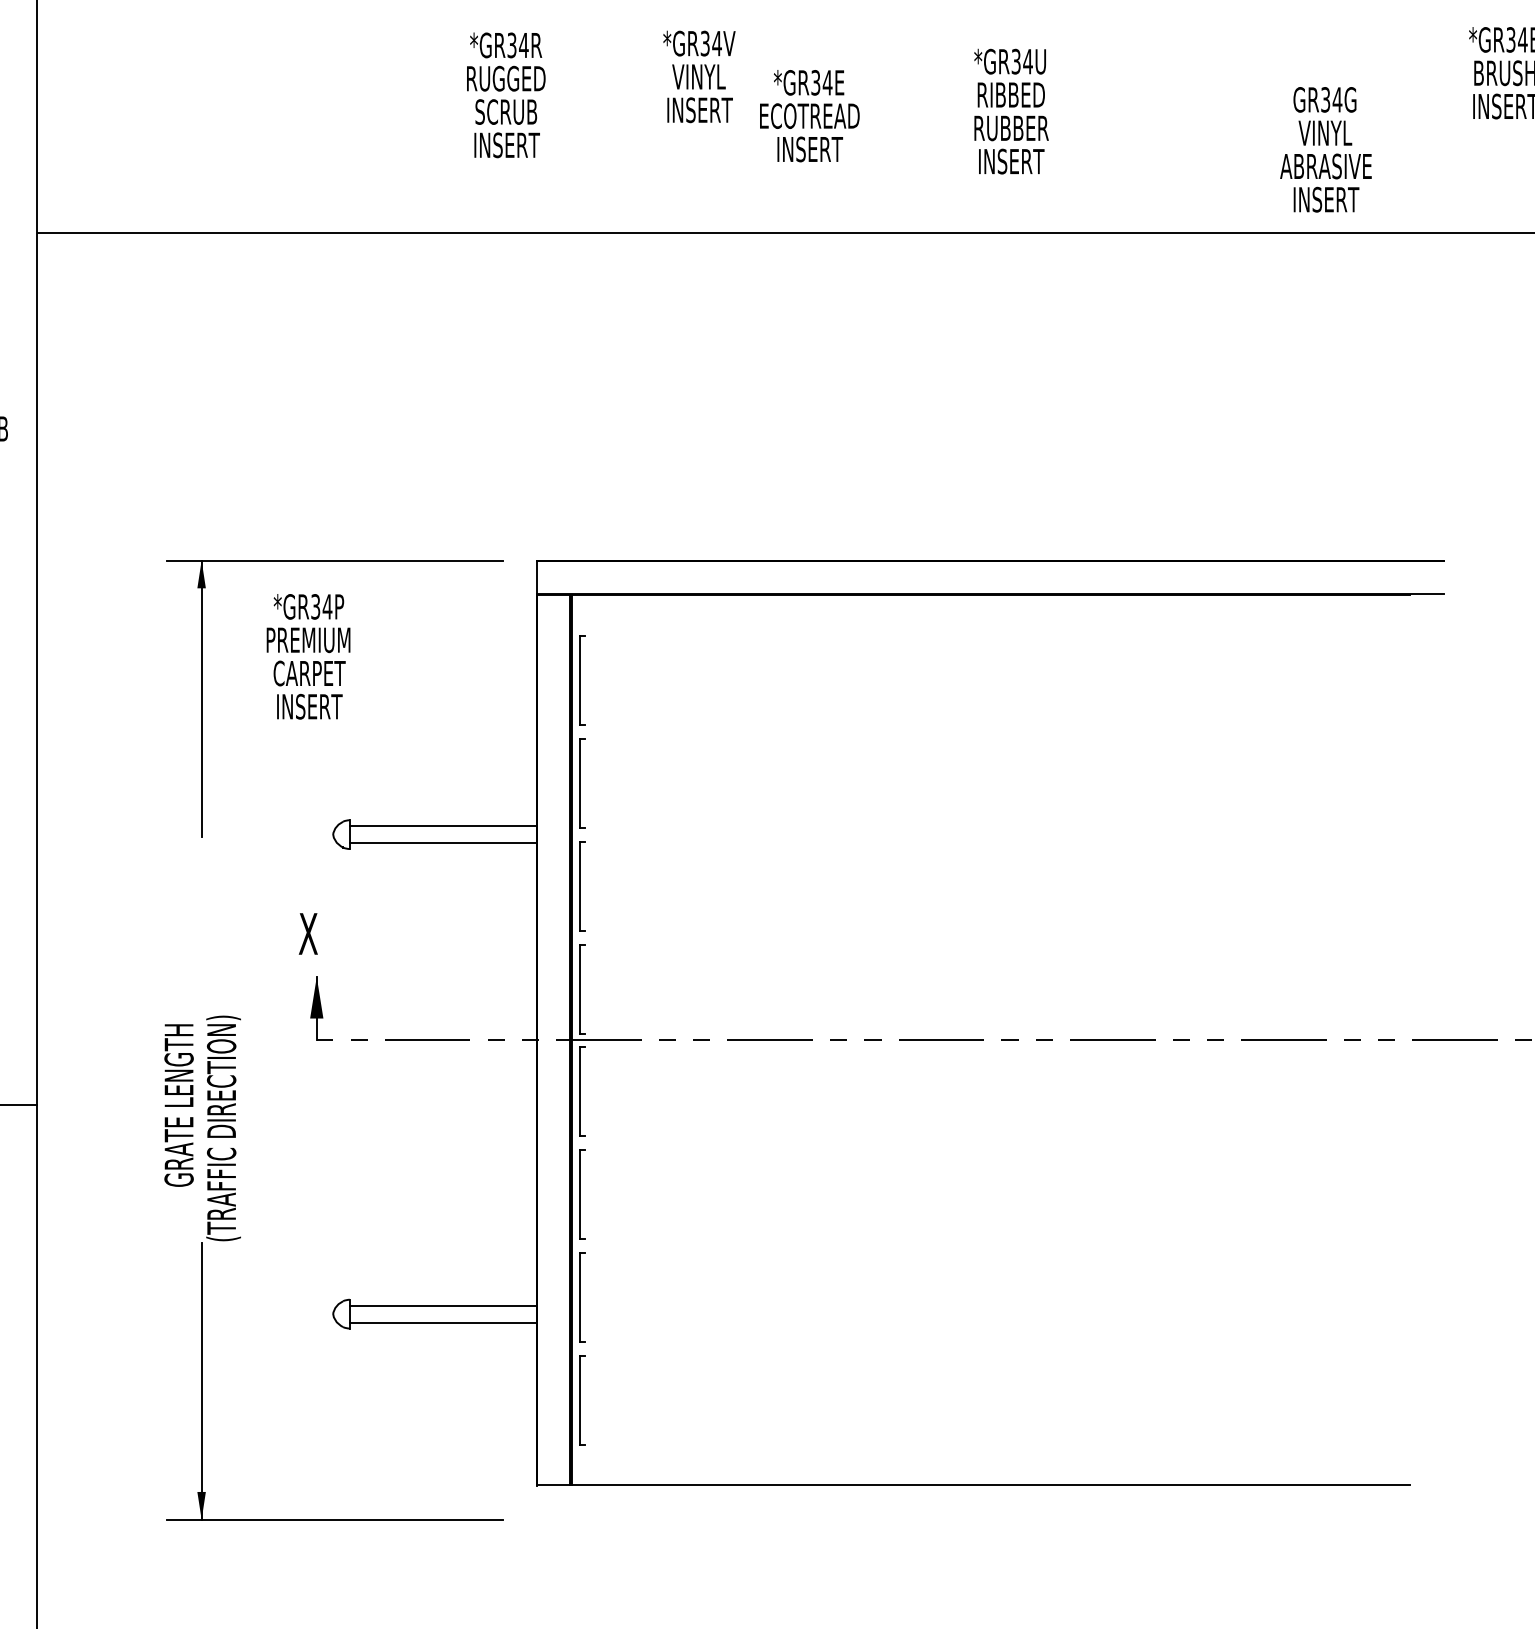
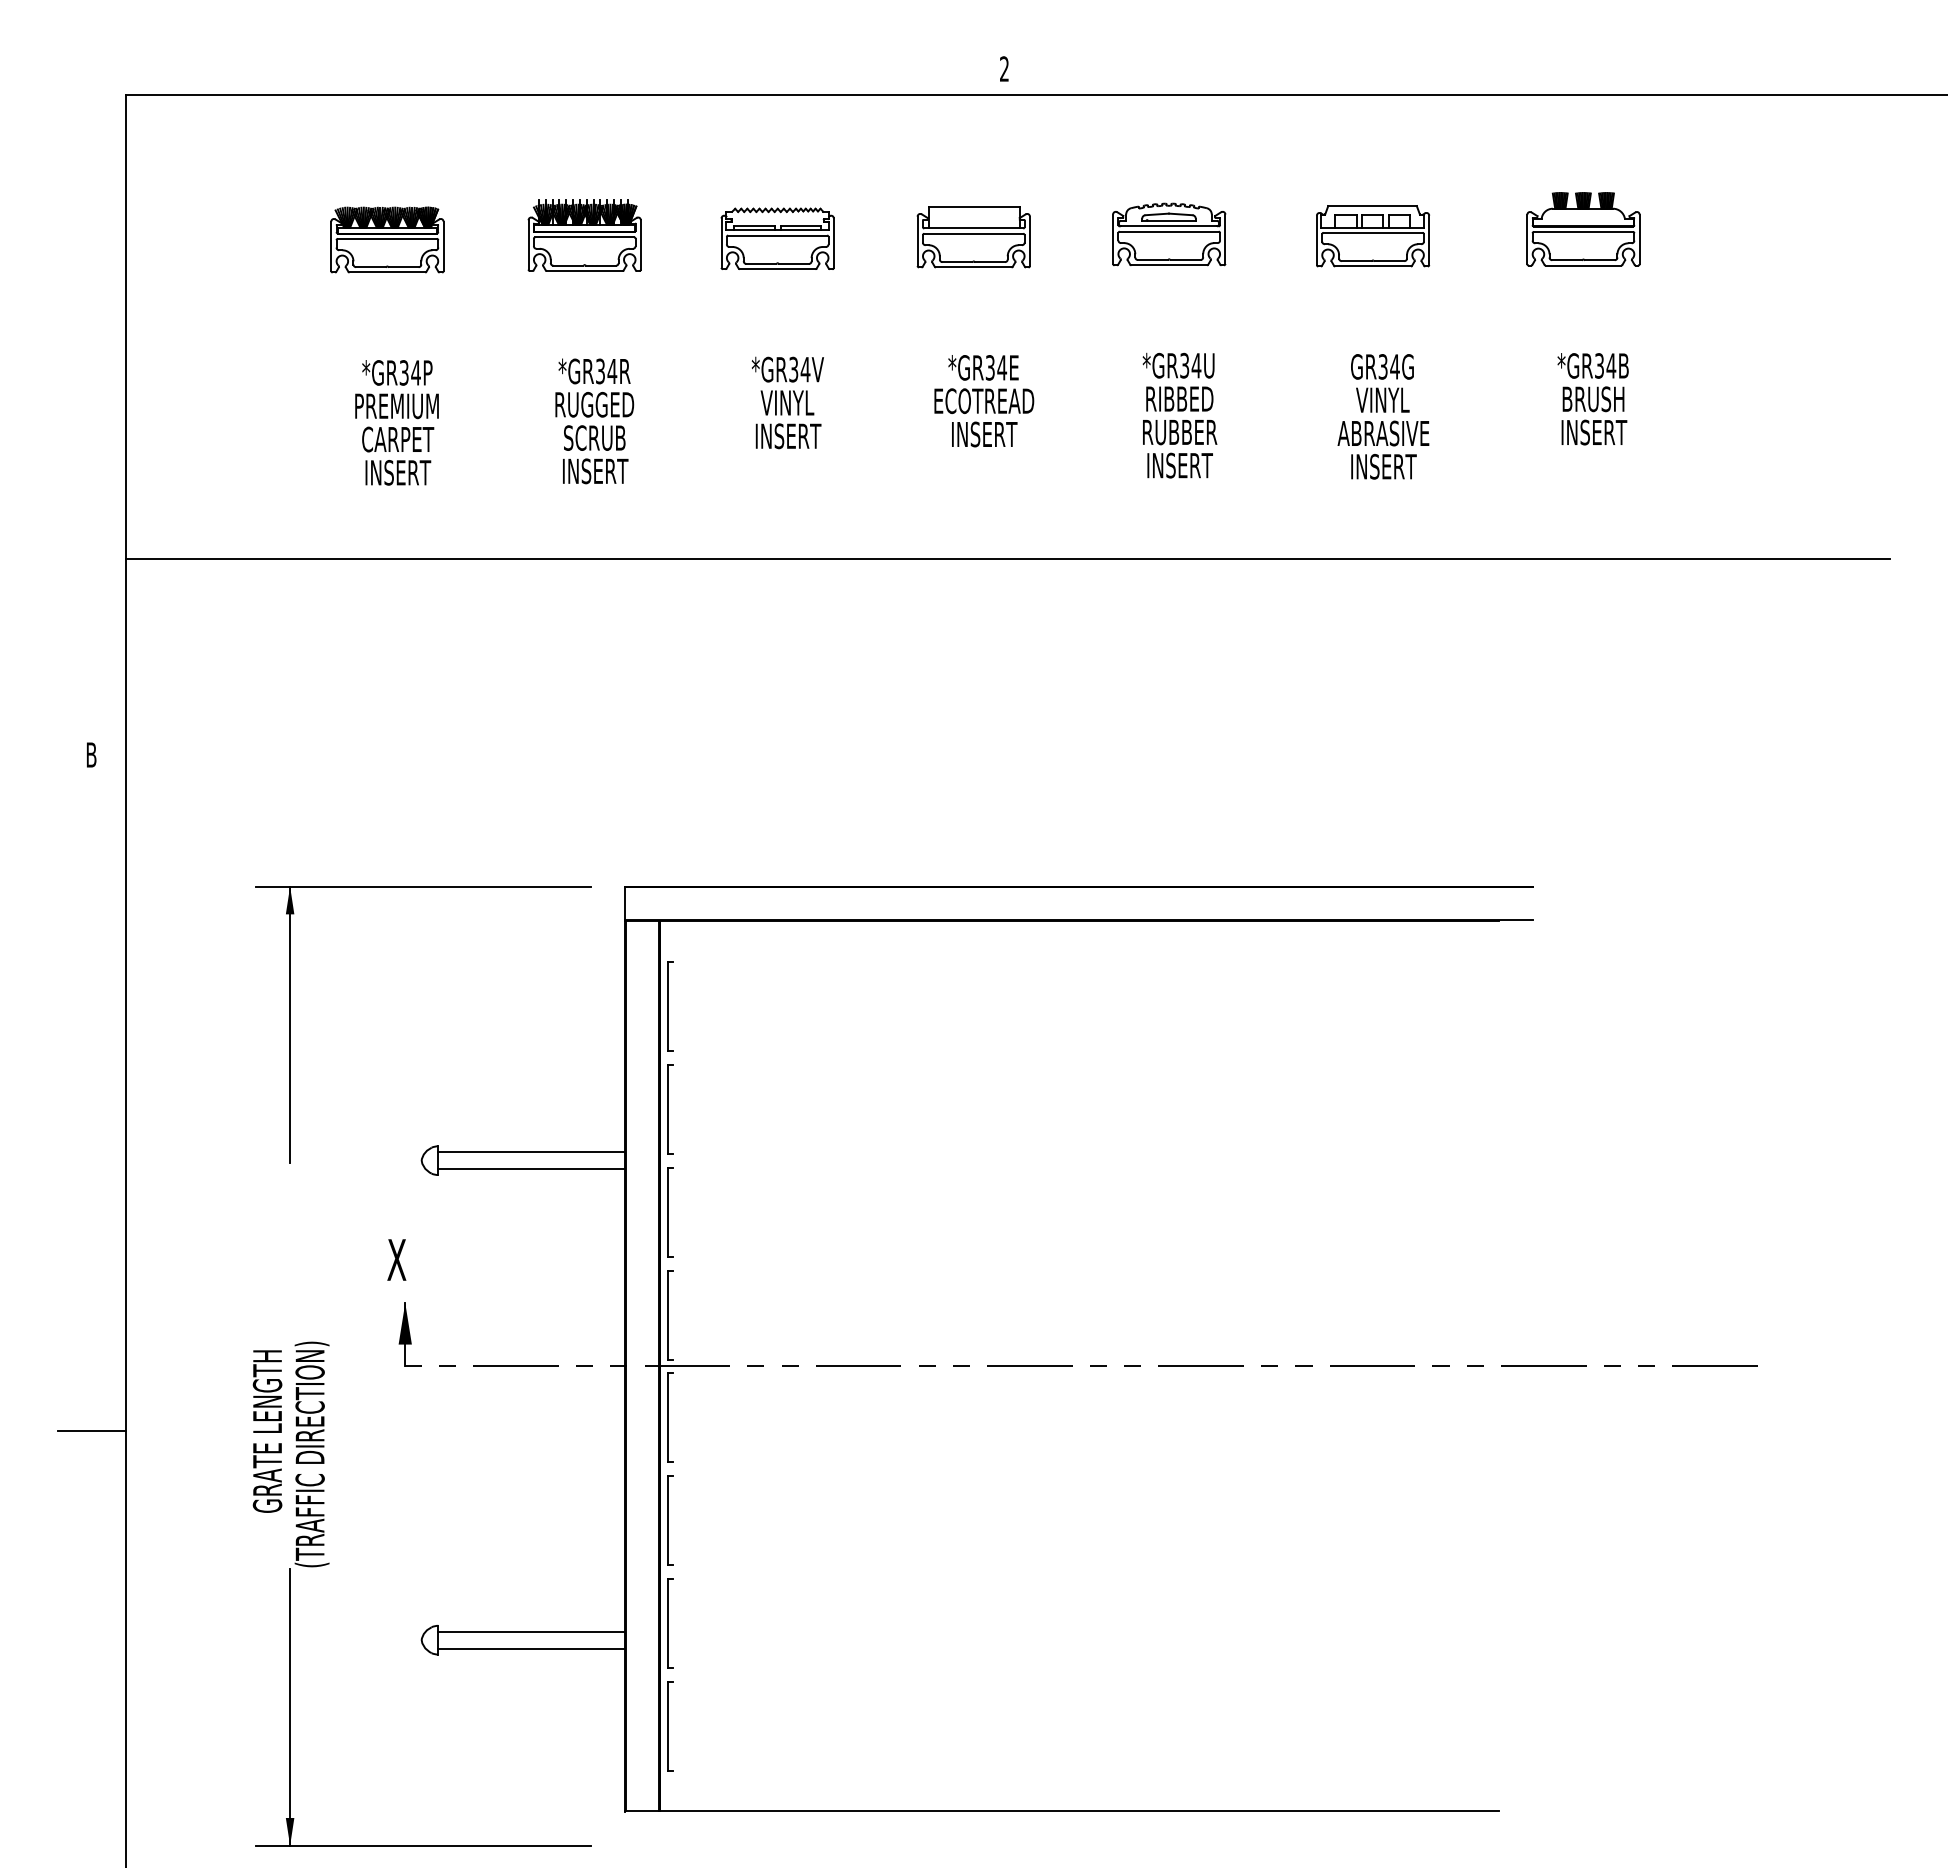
text: (1011, 111) -> (1179, 415), moved
text: (810, 116) -> (984, 401), moved
text: (1326, 149) -> (1383, 416), moved
text: (308, 656) -> (396, 422), moved

